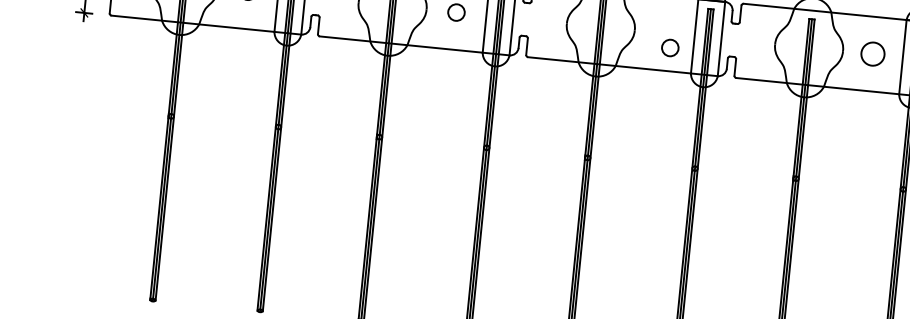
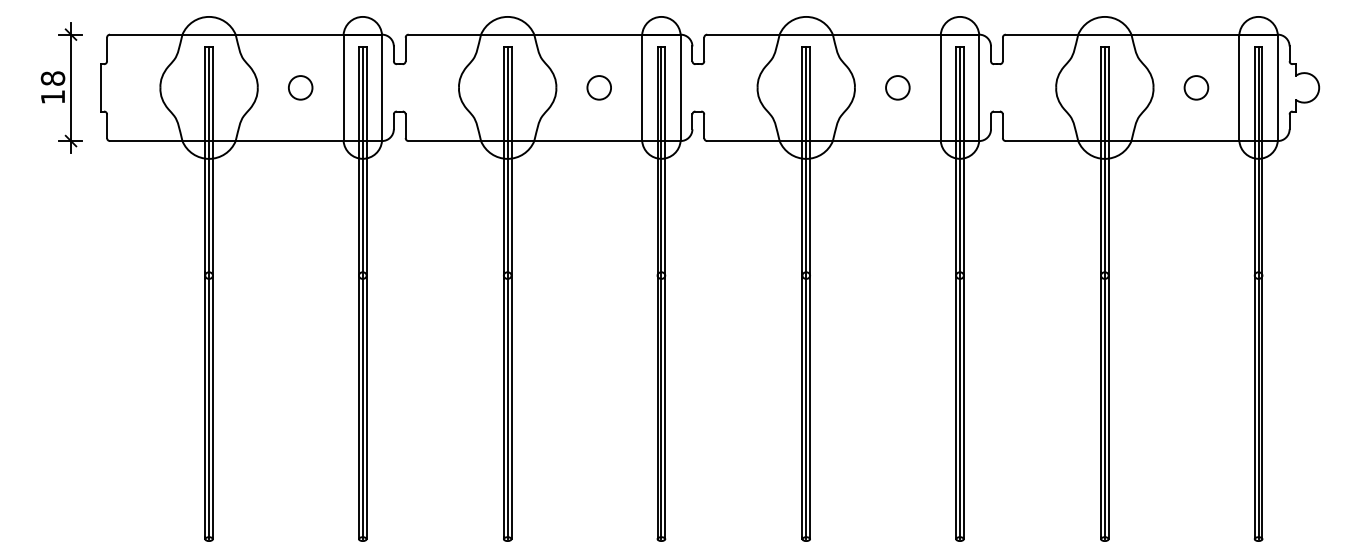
circle: (670, 47) -> (897, 87), moved
circle: (873, 53) -> (1196, 87), size x0.71

